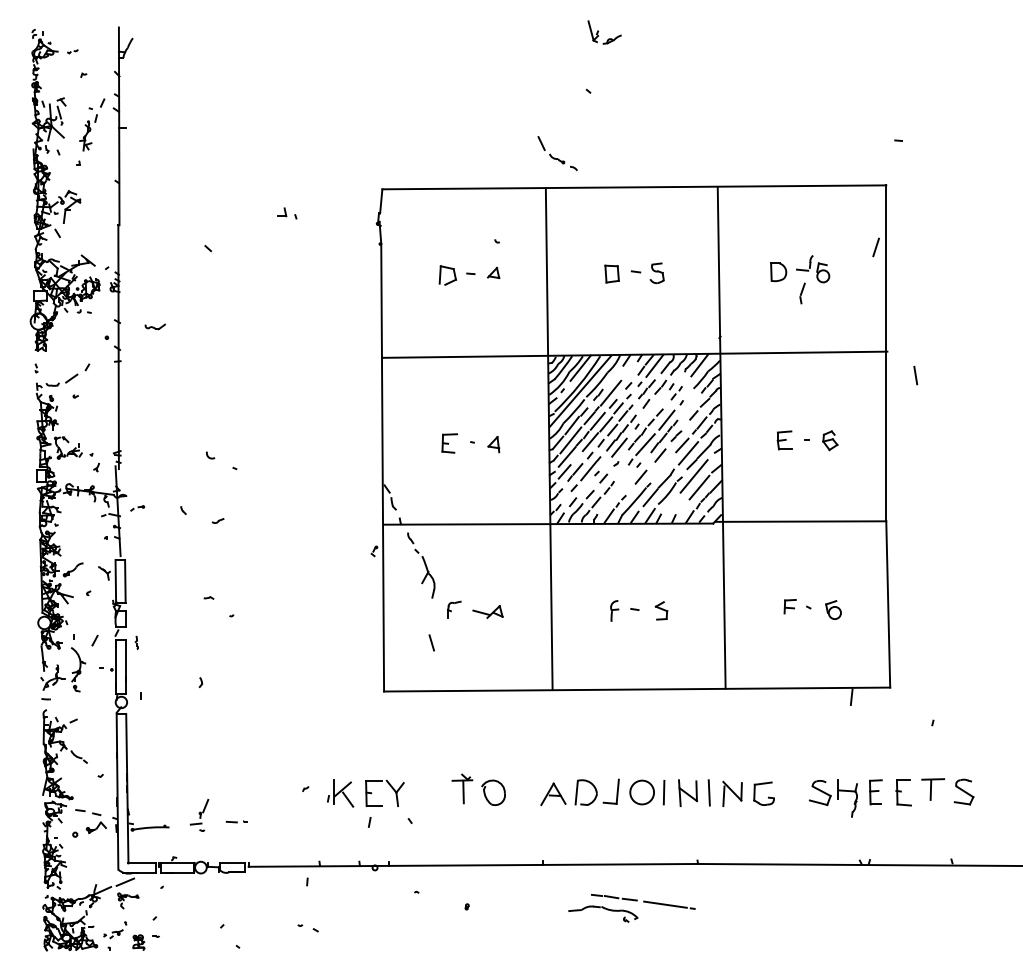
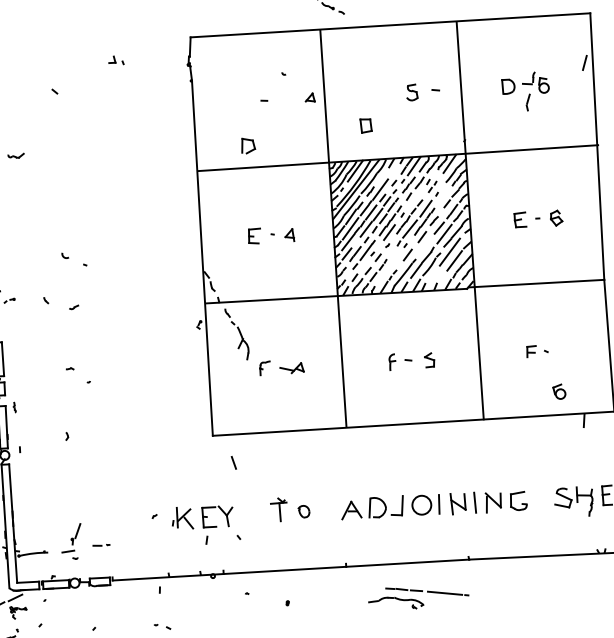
line: (635, 271) -> (435, 89), moved
part: (493, 272) -> (310, 97), moved
part: (611, 273) -> (365, 125), moved
part: (447, 275) -> (248, 145), moved
part: (833, 609) -> (559, 391), moved
line: (431, 642) -> (233, 462), moved
part: (493, 792) -> (303, 511), size x0.6
part: (199, 815) -> (71, 541), size x1.4

